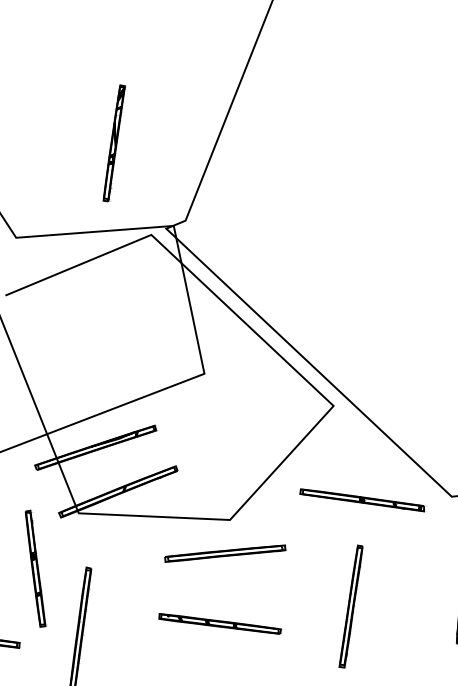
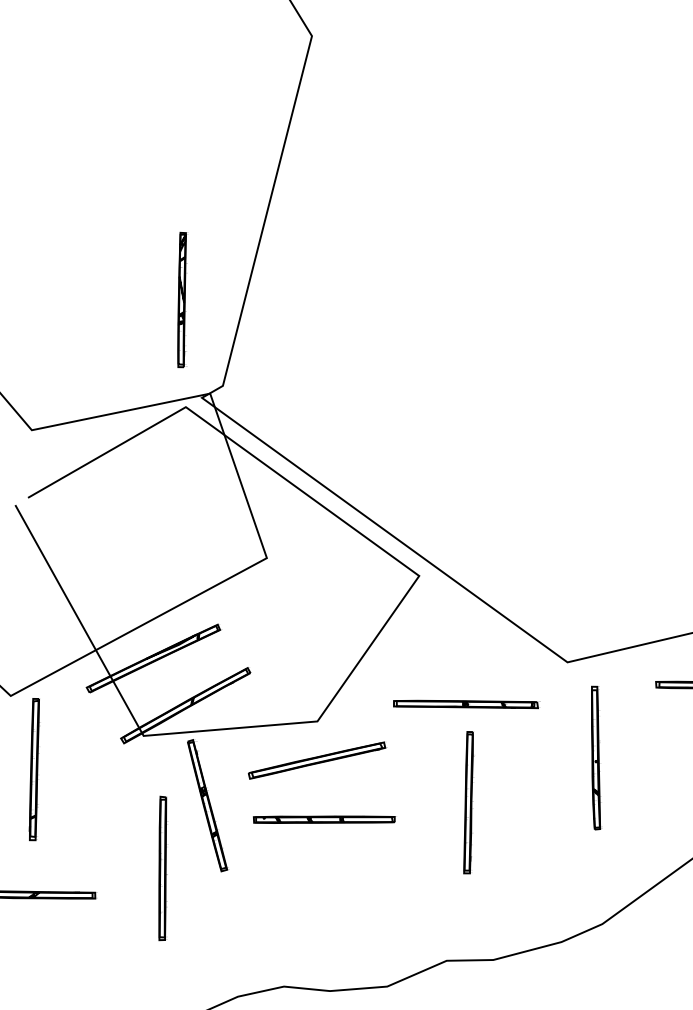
part: (114, 142) -> (182, 299), moved
part: (362, 500) -> (466, 704), moved
part: (36, 568) -> (208, 805), moved
part: (220, 623) -> (324, 819), moved

